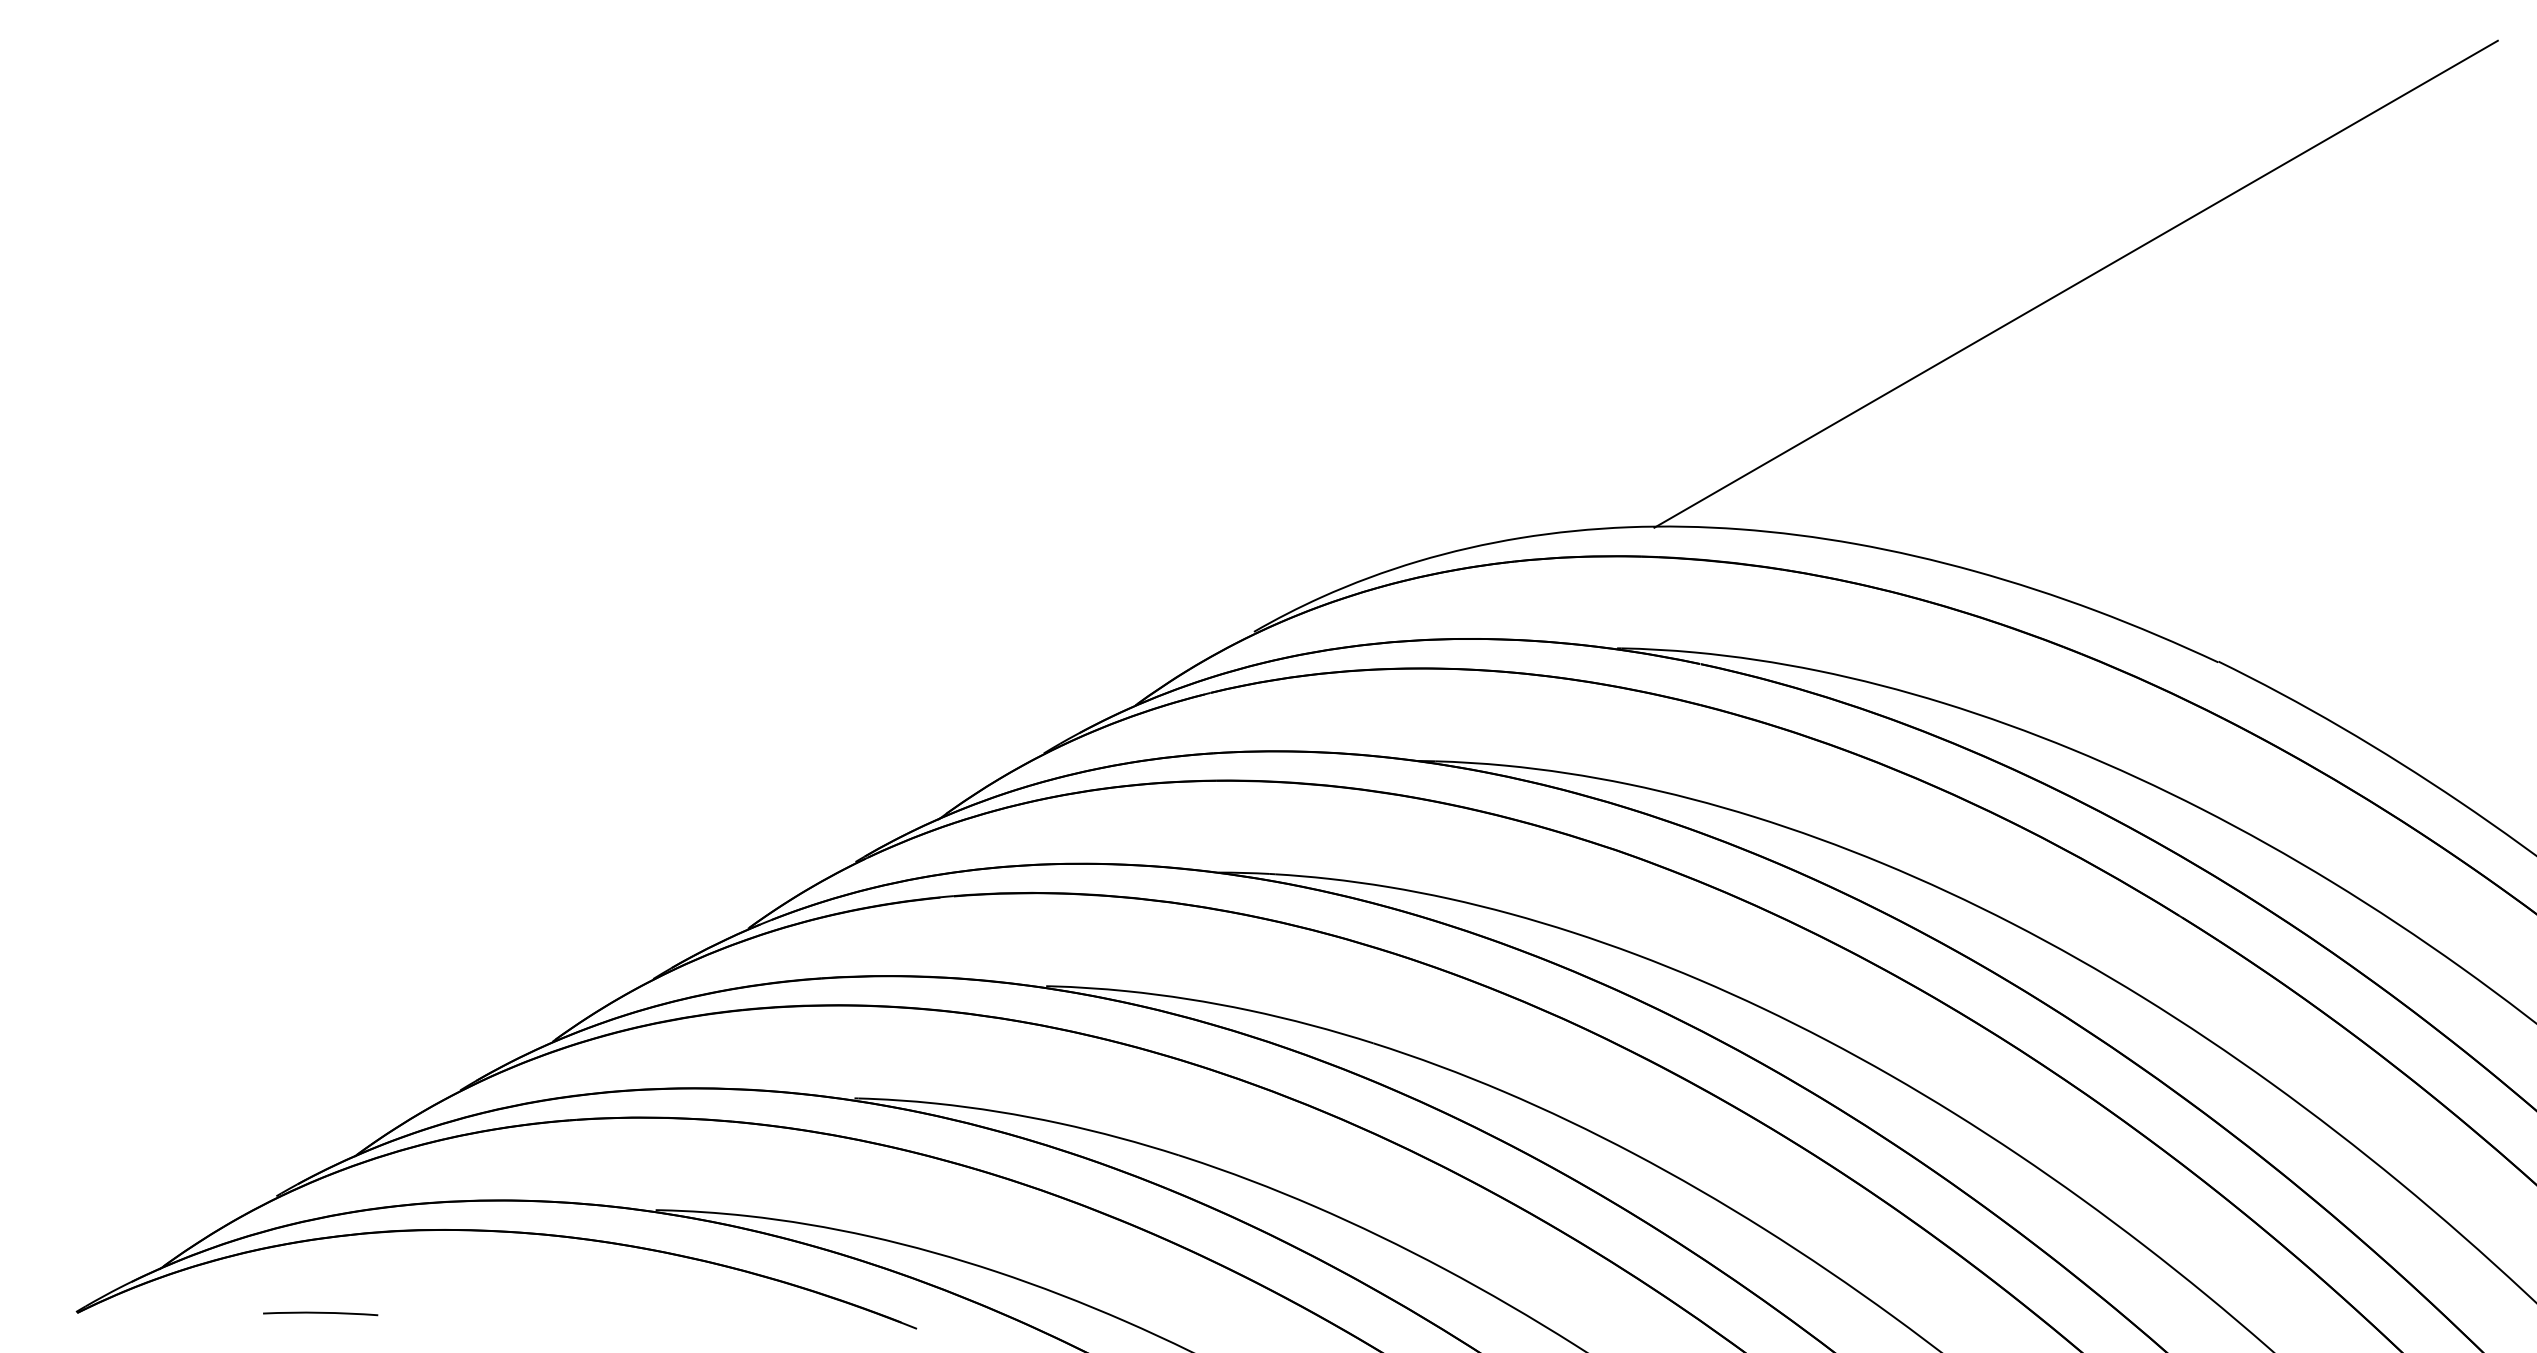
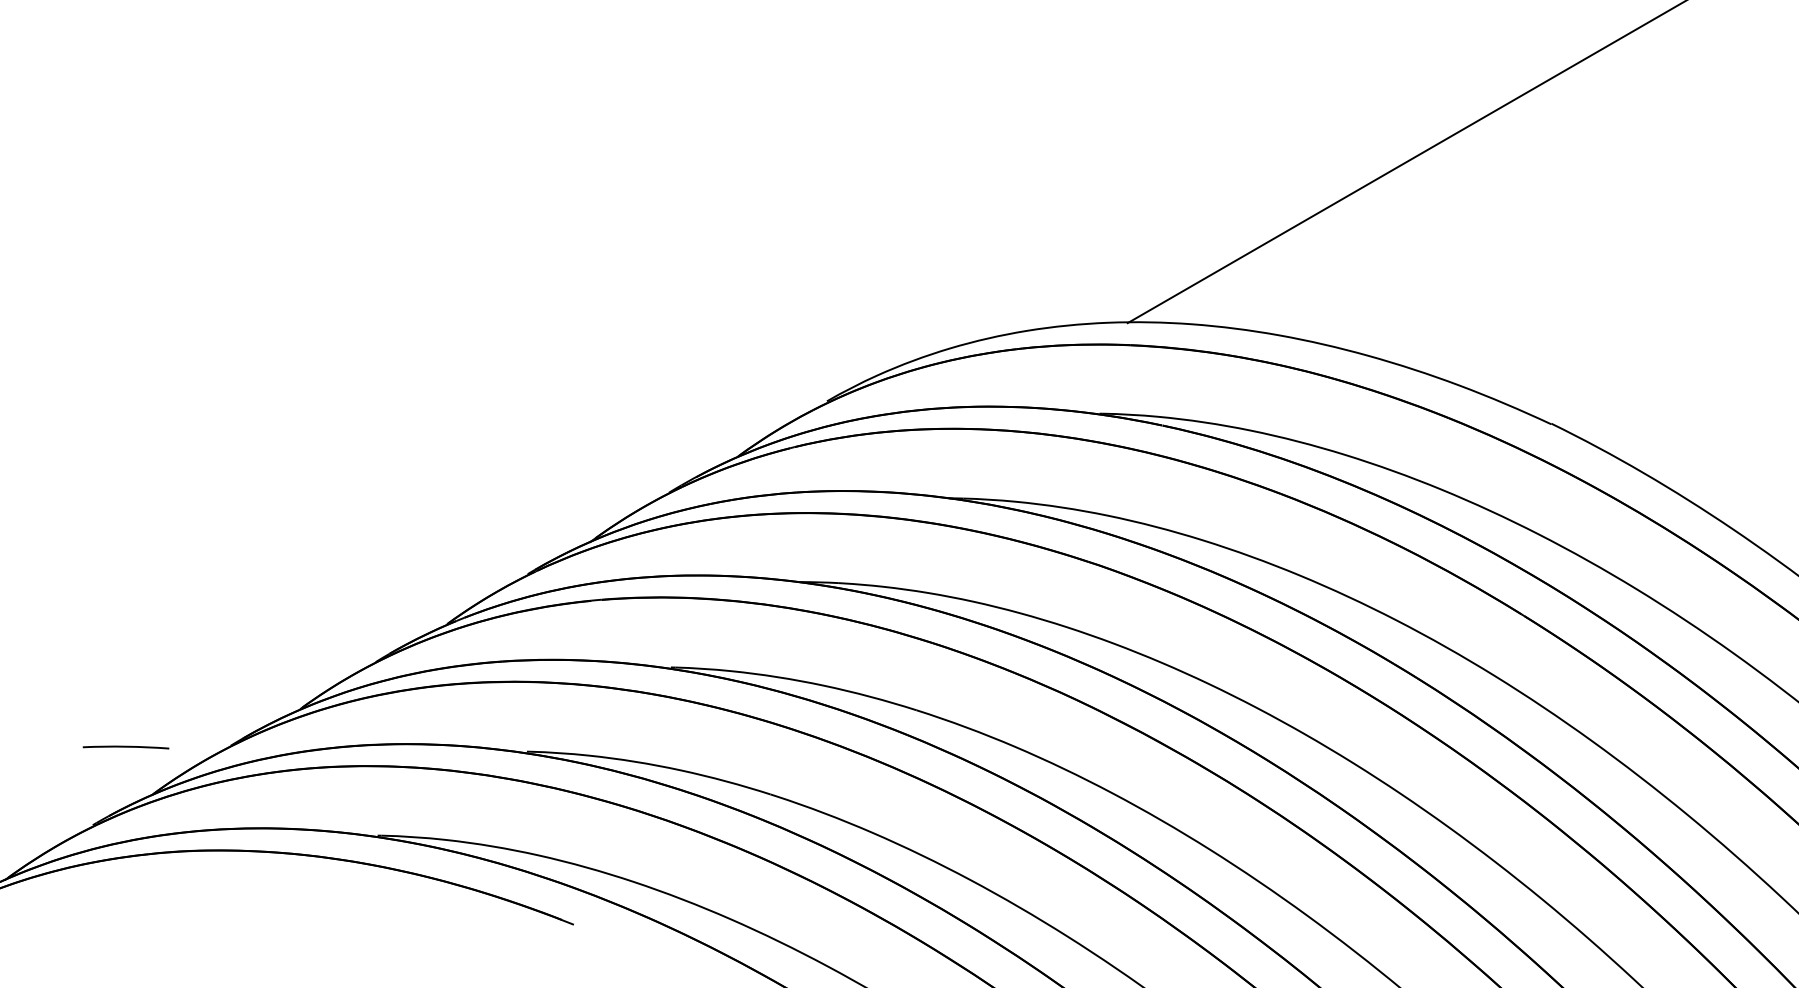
curve: (320, 1313) -> (125, 747), moved

